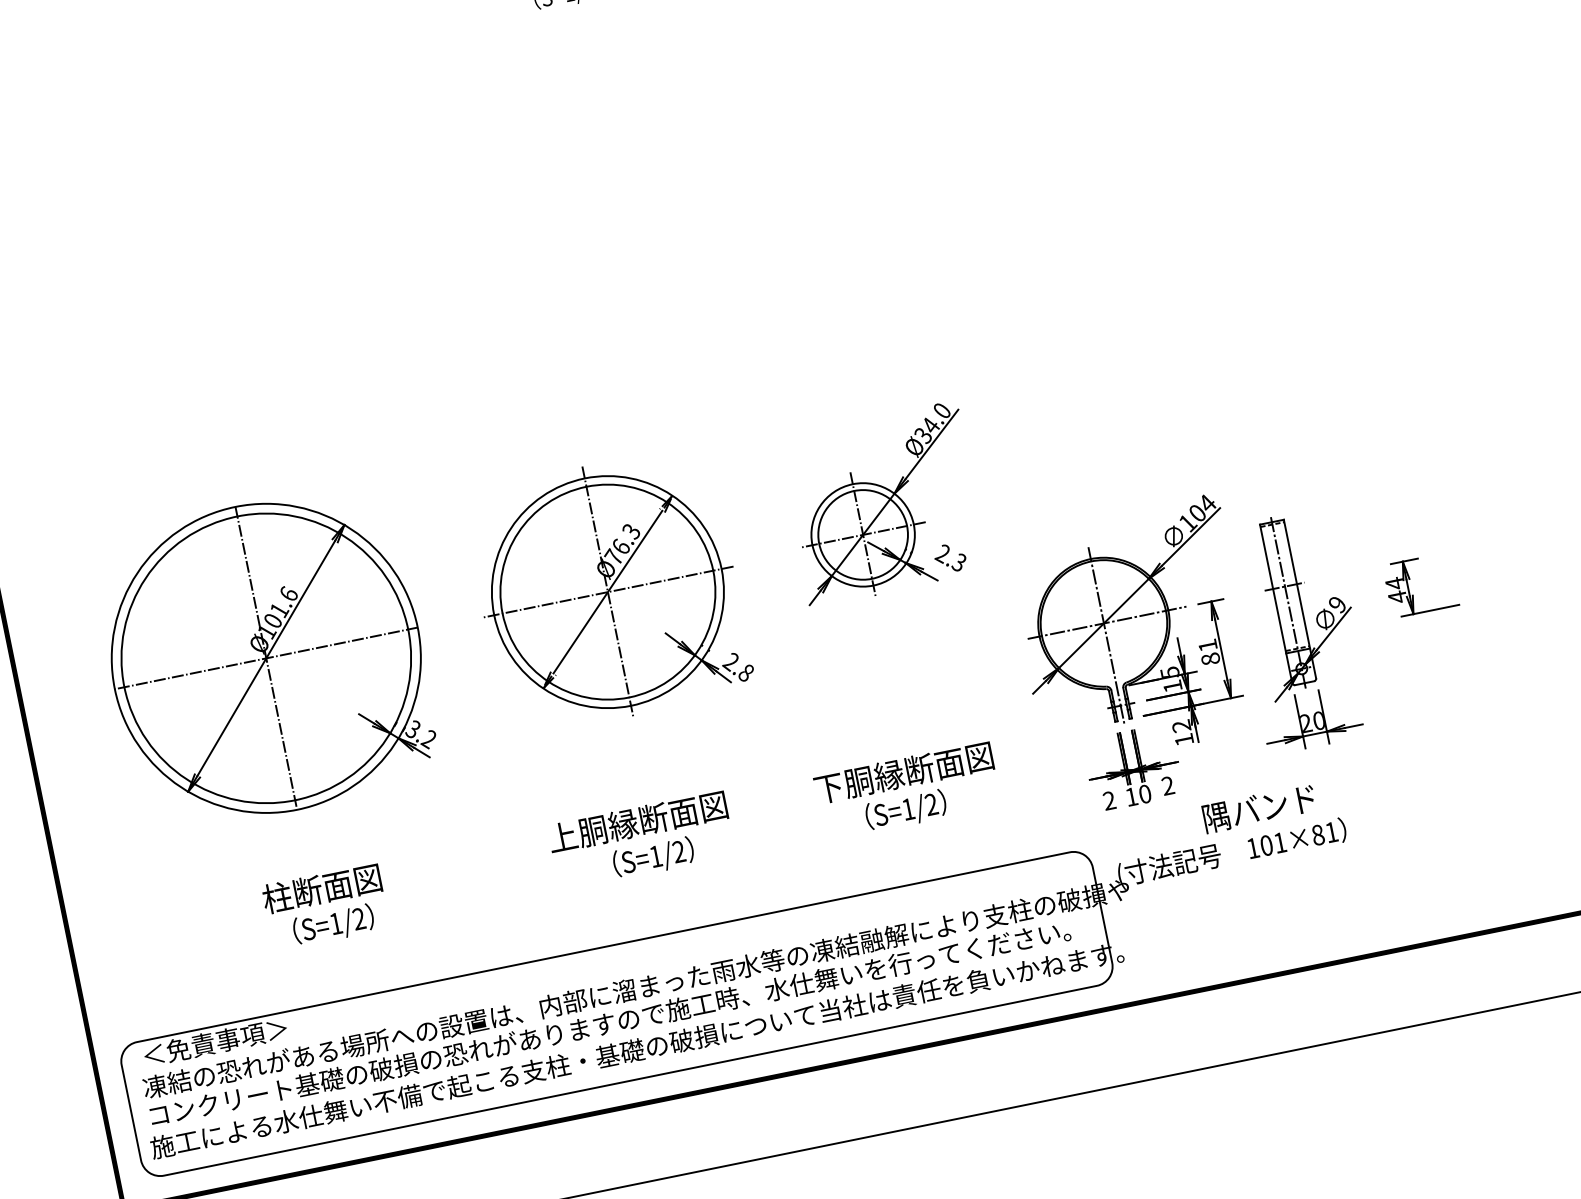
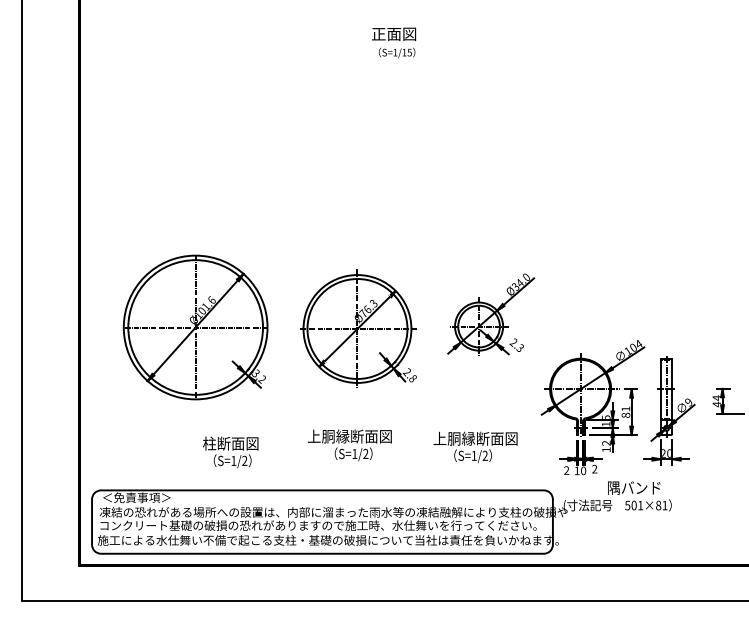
text: (827, 787) -> (439, 438), 下胴縁断面図 -> 上胴縁断面図
text: (1252, 848) -> (627, 505), 101×81 -> 501×81
text: (325, 907) -> (230, 452), moved

